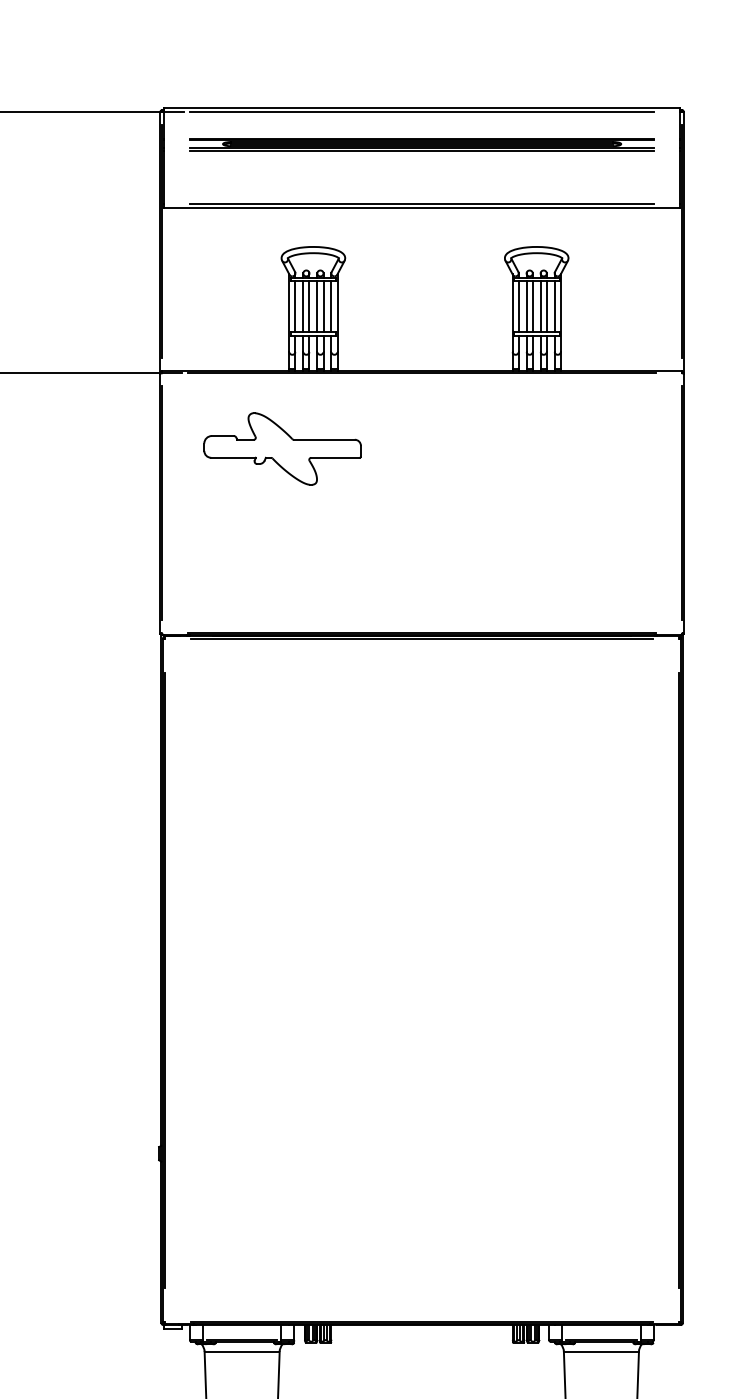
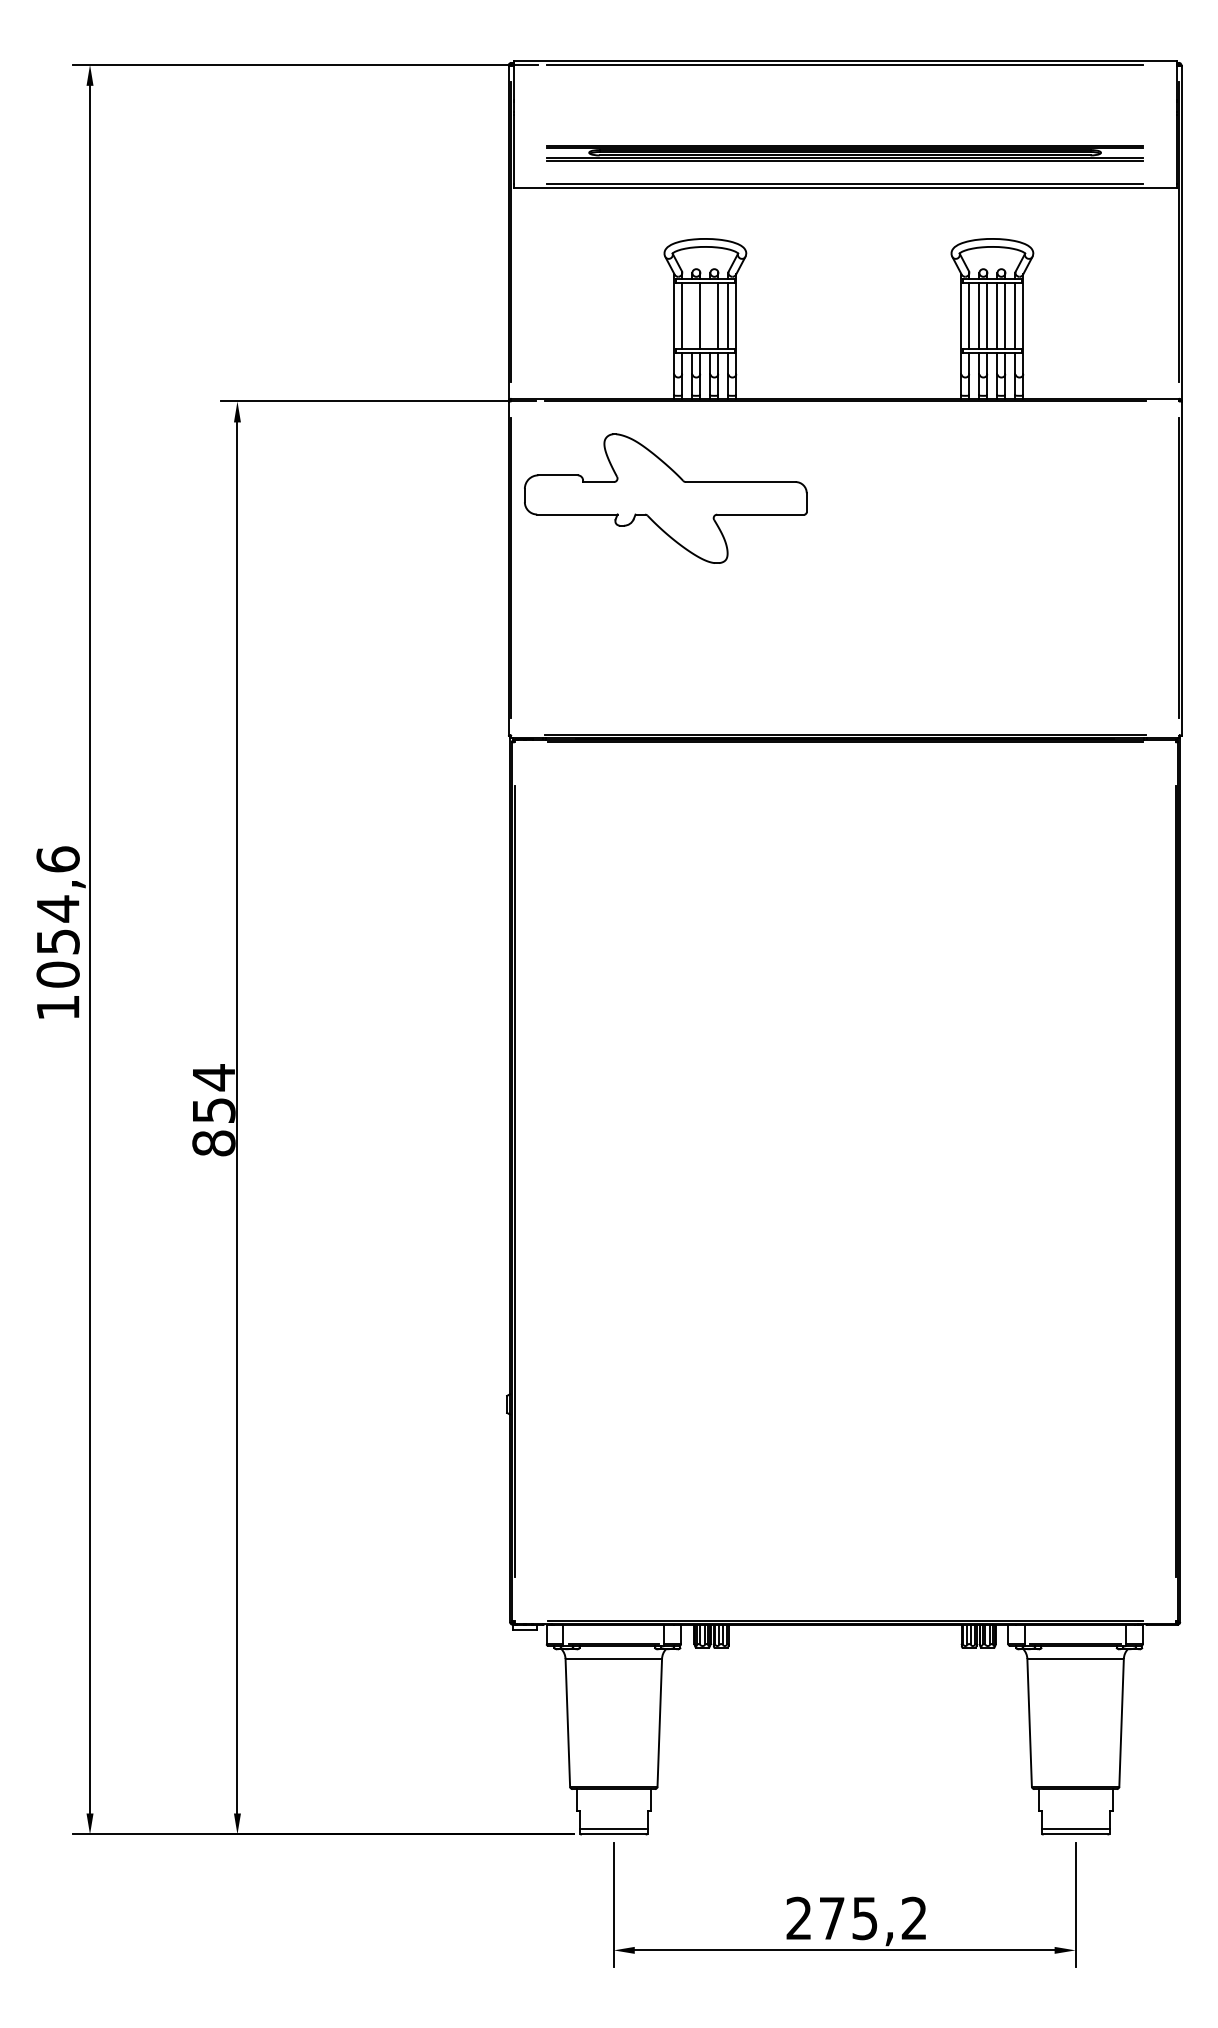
part: (421, 144) -> (844, 153), moved
line: (303, 306) -> (692, 315), removed
line: (317, 306) -> (710, 315), removed
part: (282, 448) -> (665, 498), size x1.4

